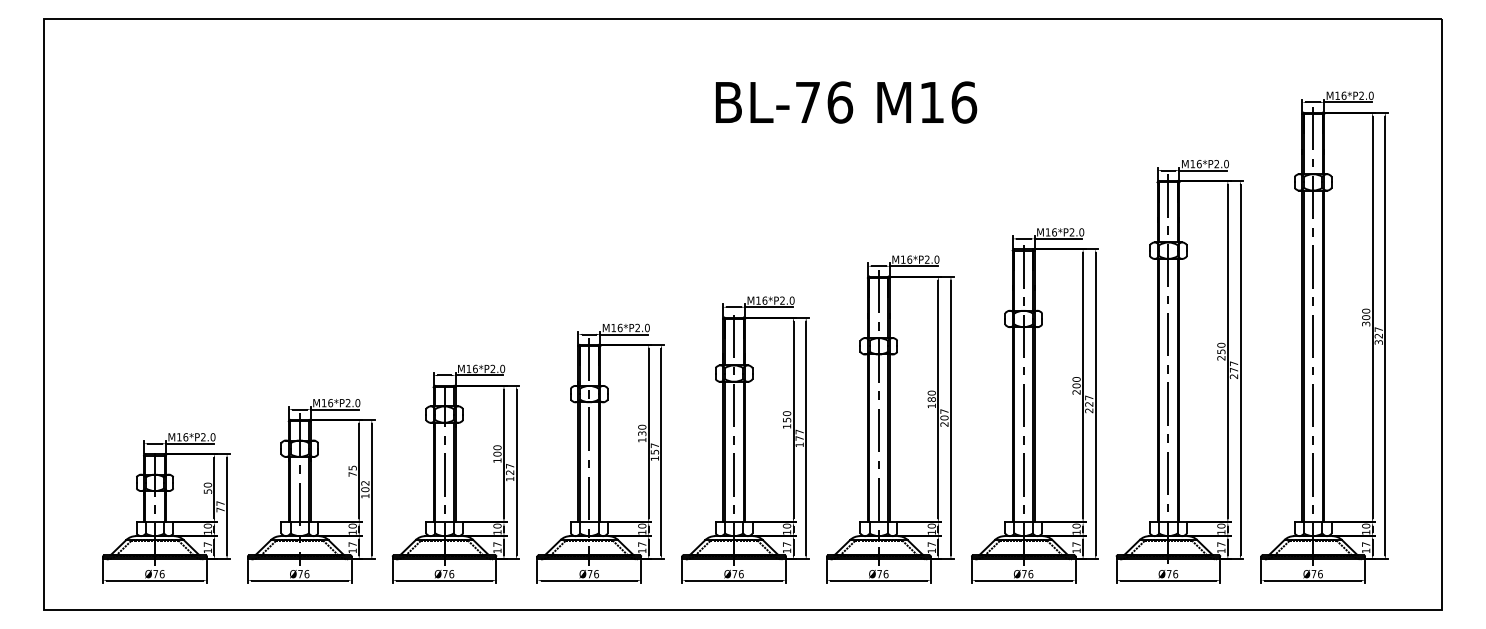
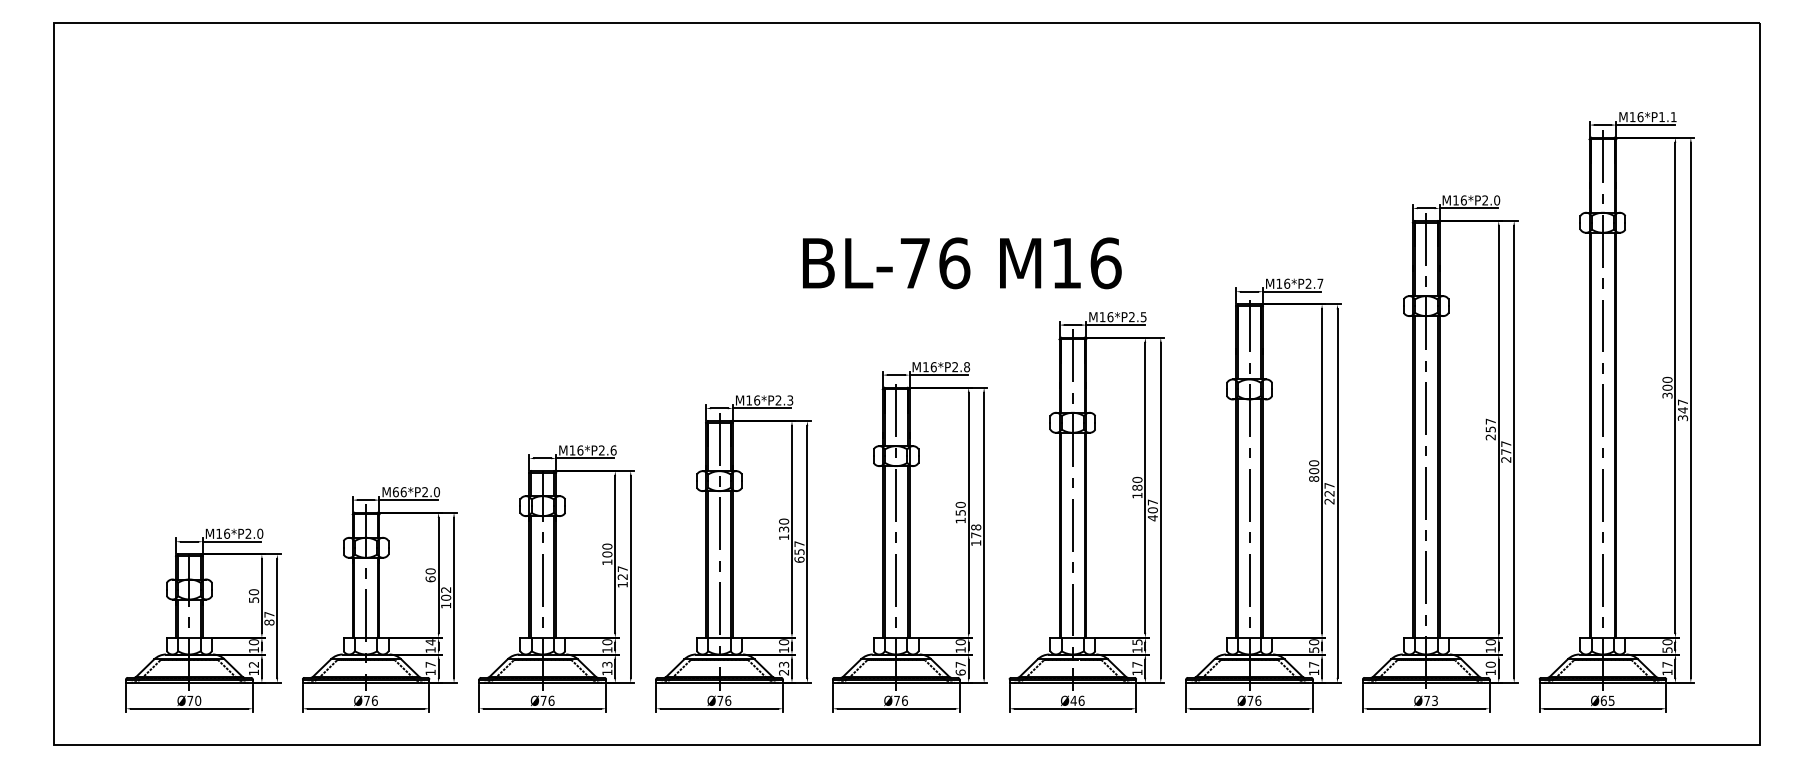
text: (1366, 96) -> (1667, 117), M16*P2.0 -> M16*P1.1
text: (846, 102) -> (962, 263), moved
text: (1081, 232) -> (1320, 283), M16*P2.0 -> M16*P2.7
text: (936, 260) -> (1143, 317), M16*P2.0 -> M16*P2.5
text: (792, 300) -> (967, 366), M16*P2.0 -> M16*P2.8
text: (647, 328) -> (790, 400), M16*P2.0 -> M16*P2.3
text: (1378, 336) -> (1682, 410), 327 -> 347
text: (1221, 345) -> (1490, 421), 250 -> 257
text: (502, 368) -> (613, 450), M16*P2.0 -> M16*P2.6
text: (1076, 391) -> (1314, 478), 200 -> 800
text: (323, 403) -> (395, 492), M16*P2.0 -> M66*P2.0
text: (944, 424) -> (1152, 518), 207 -> 407
text: (799, 432) -> (976, 527), 177 -> 178
text: (654, 458) -> (799, 559), 157 -> 657
text: (352, 471) -> (430, 575), 75 -> 60
text: (220, 509) -> (269, 622), 77 -> 87
text: (352, 526) -> (430, 642), 10 -> 14
text: (931, 526) -> (1137, 642), 10 -> 15
text: (1076, 532) -> (1314, 649), 10 -> 50
text: (1366, 532) -> (1667, 649), 10 -> 50
text: (207, 544) -> (253, 664), 17 -> 12
text: (497, 544) -> (607, 664), 17 -> 13
text: (1221, 544) -> (1490, 664), 17 -> 10
text: (642, 547) -> (784, 668), 17 -> 23
text: (786, 550) -> (960, 672), 17 -> 67
text: (162, 573) -> (198, 700), Ø76 -> Ø70
text: (879, 573) -> (1073, 700), Ø76 -> Ø46
text: (1176, 573) -> (1435, 700), Ø76 -> Ø73
text: (1316, 573) -> (1607, 700), Ø76 -> Ø65

